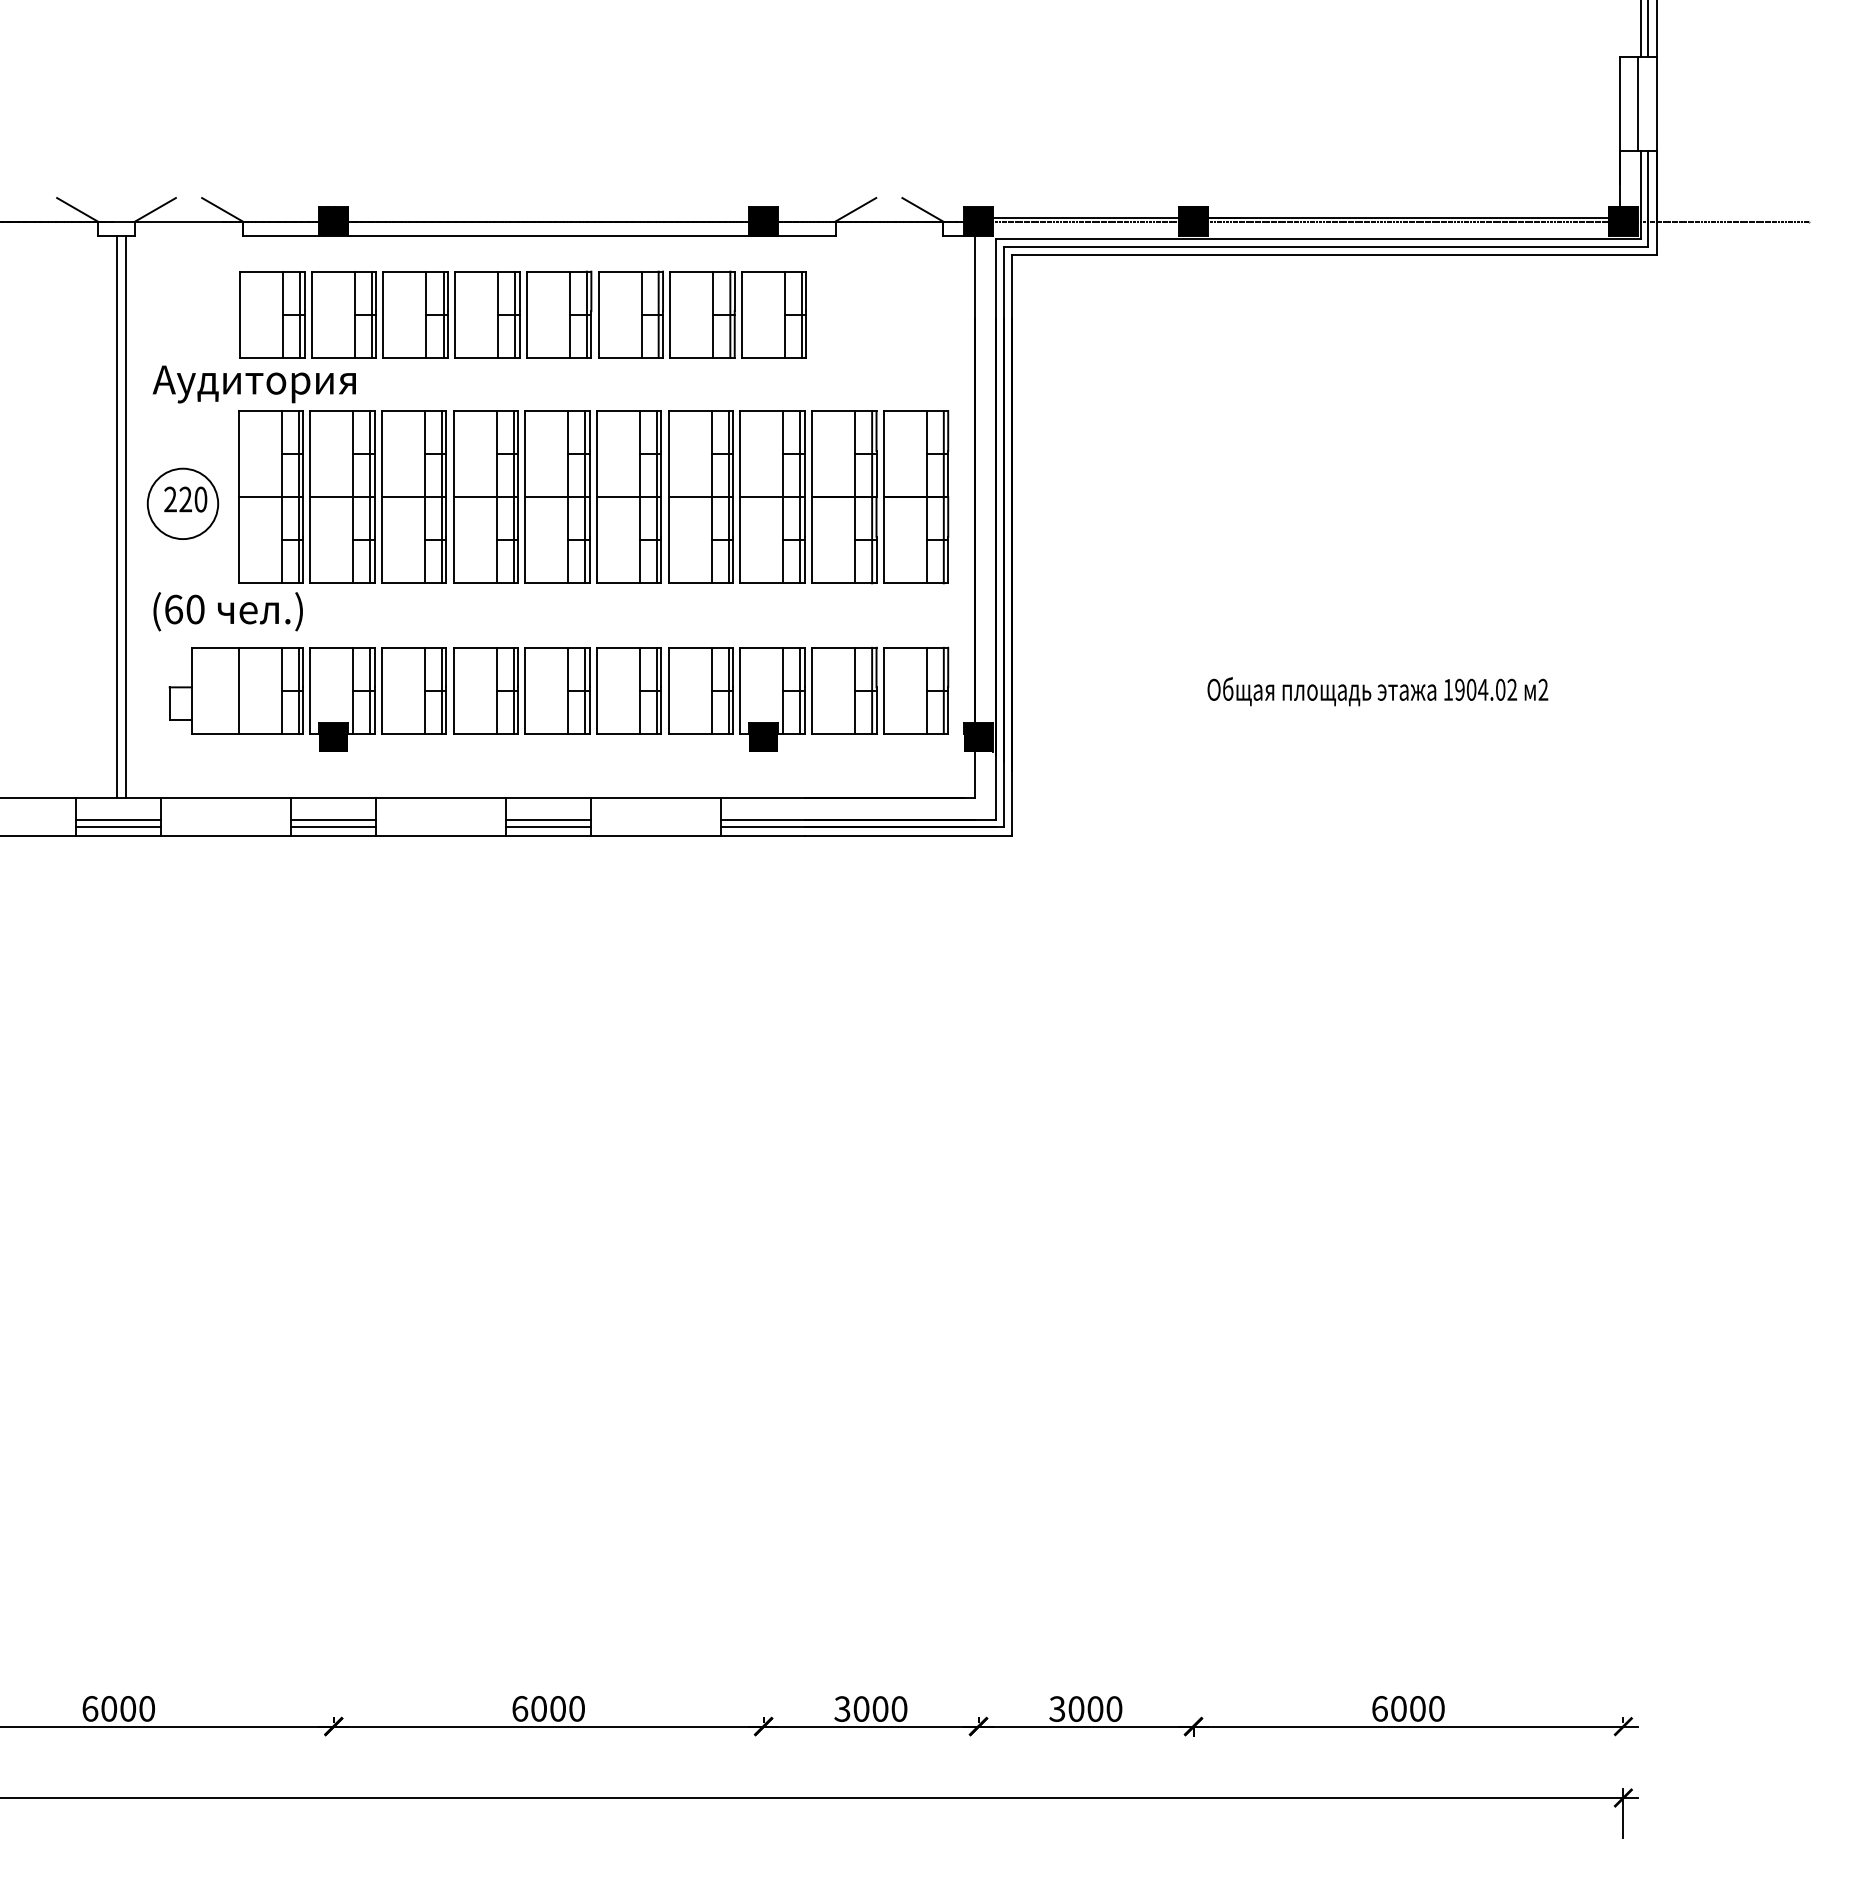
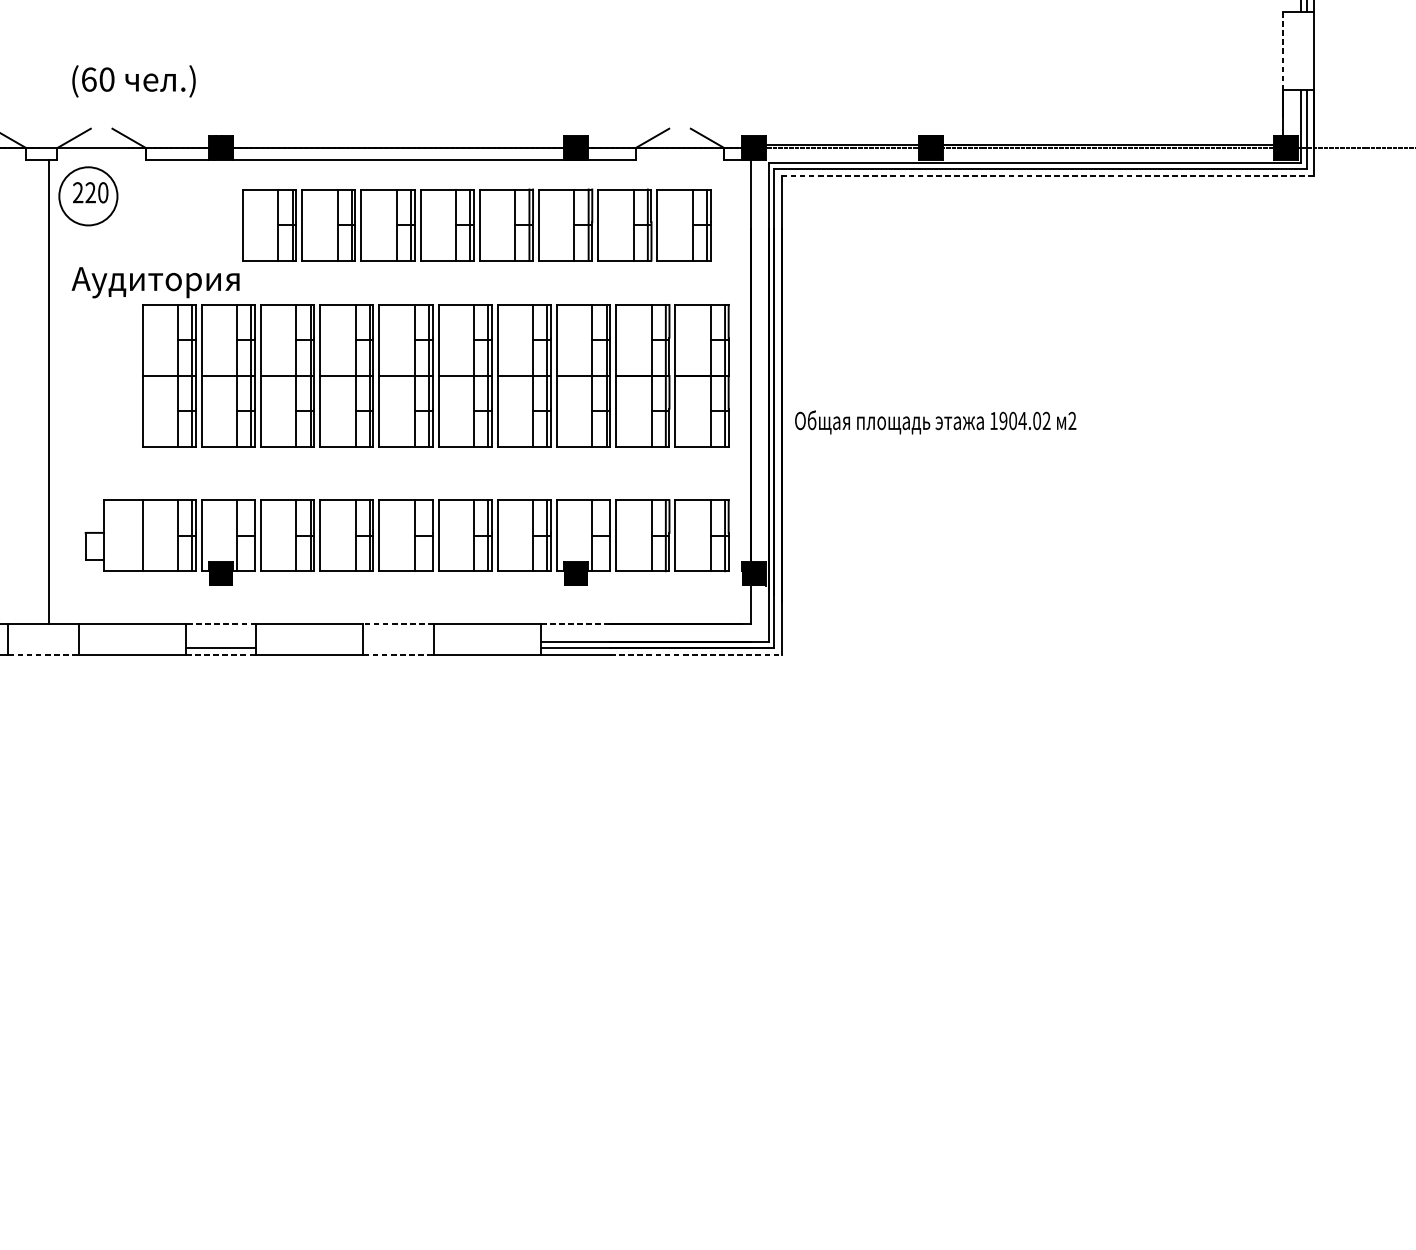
line: (1619, 103) -> (1283, 50), solid -> dashed
line: (1638, 103) -> (1298, 50), removed
line: (1334, 255) -> (1047, 176), solid -> dashed
part: (522, 314) -> (476, 224), moved
part: (182, 503) -> (88, 196), moved
line: (117, 516) -> (42, 391), removed
text: (227, 611) -> (133, 81), moved
line: (370, 690) -> (251, 535), removed
line: (585, 690) -> (429, 535), removed
line: (800, 690) -> (606, 535), removed
text: (1377, 691) -> (935, 422), moved
line: (333, 798) -> (220, 624), solid -> dashed
line: (548, 798) -> (398, 624), solid -> dashed
line: (762, 798) -> (575, 624), solid -> dashed
line: (118, 819) -> (43, 642), removed
line: (333, 819) -> (220, 642), removed
line: (548, 819) -> (398, 642), removed
line: (118, 826) -> (43, 647), removed
line: (548, 826) -> (398, 647), removed
line: (118, 835) -> (43, 655), solid -> dashed
line: (333, 835) -> (220, 655), solid -> dashed
line: (548, 835) -> (398, 655), solid -> dashed
line: (908, 835) -> (695, 655), solid -> dashed

